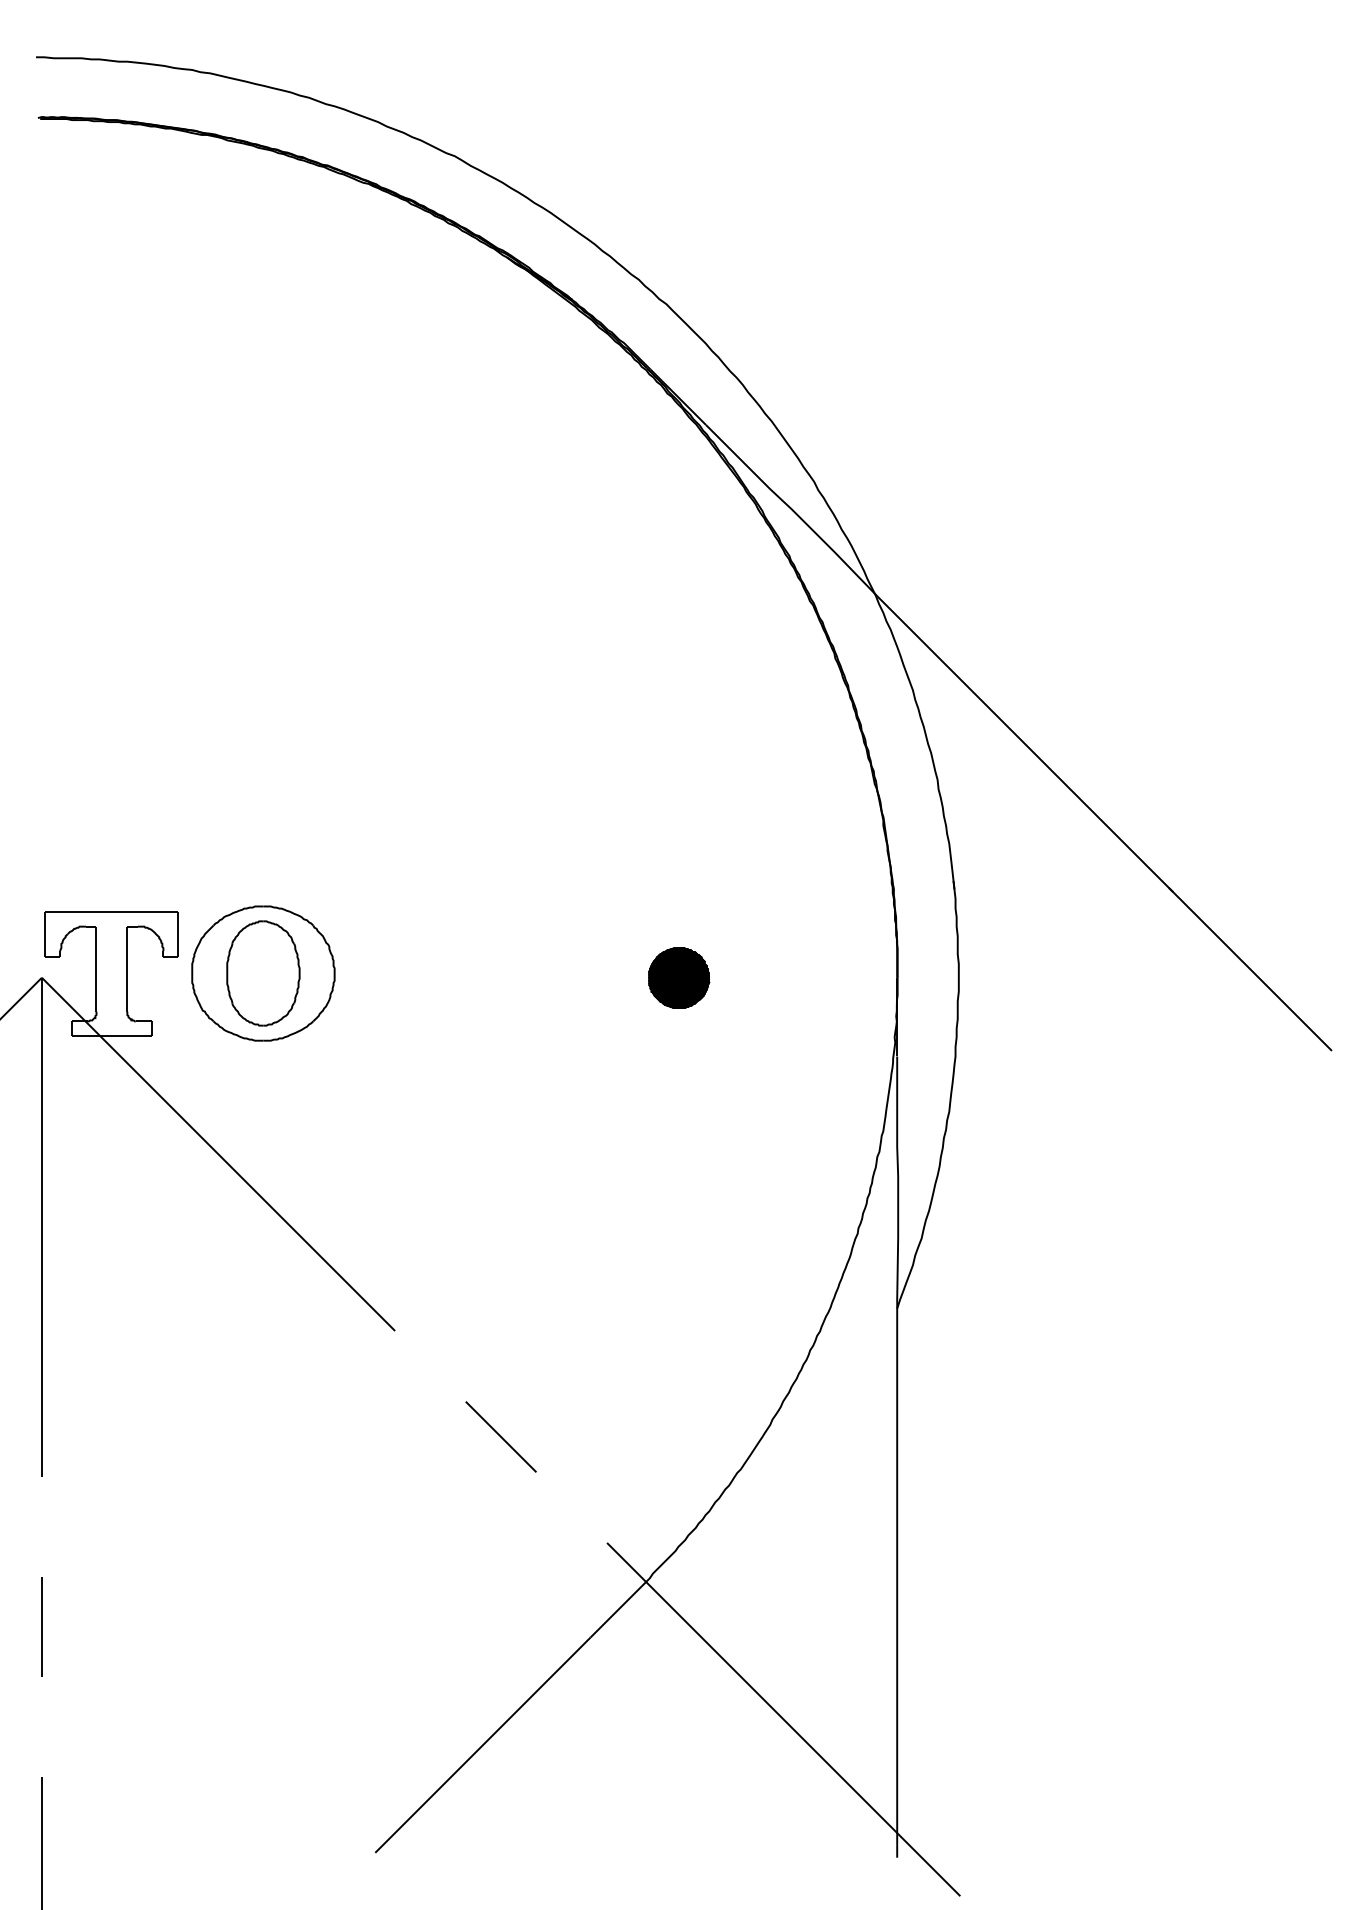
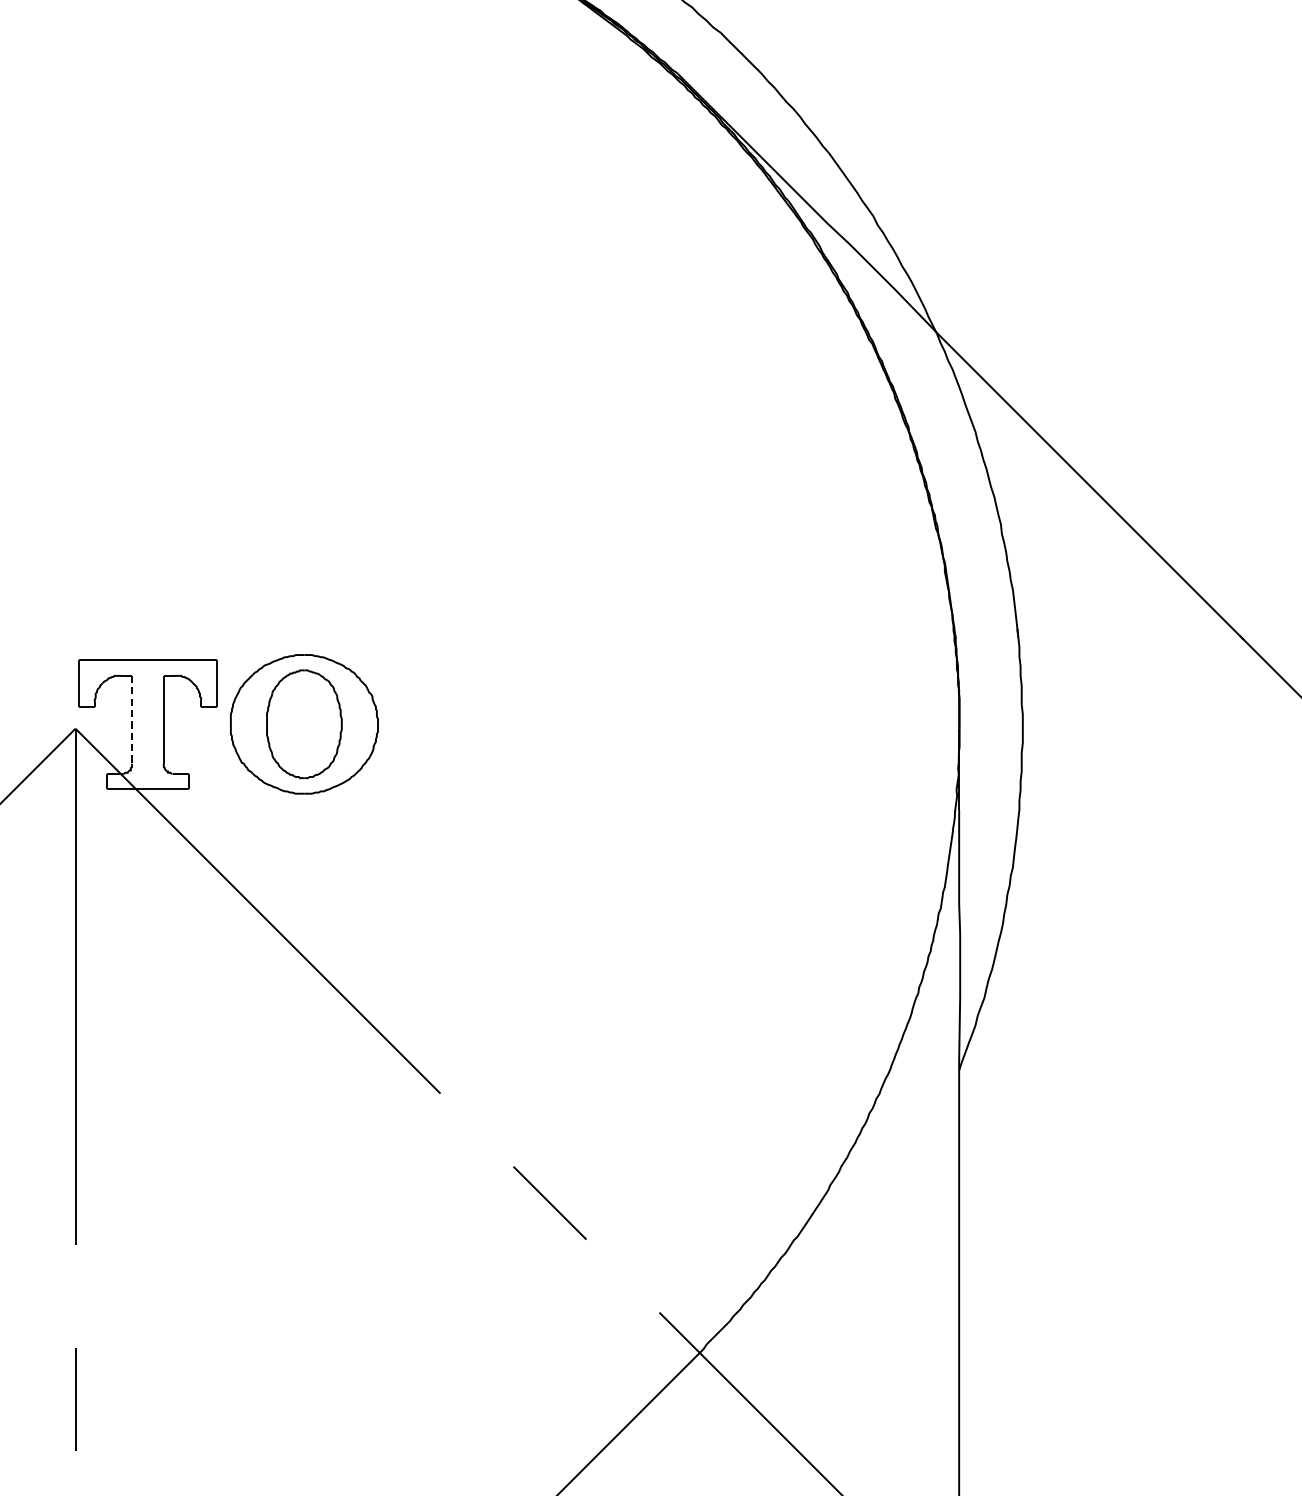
line: (96, 969) -> (131, 720), solid -> dashed
part: (679, 977) -> (734, 728), removed

